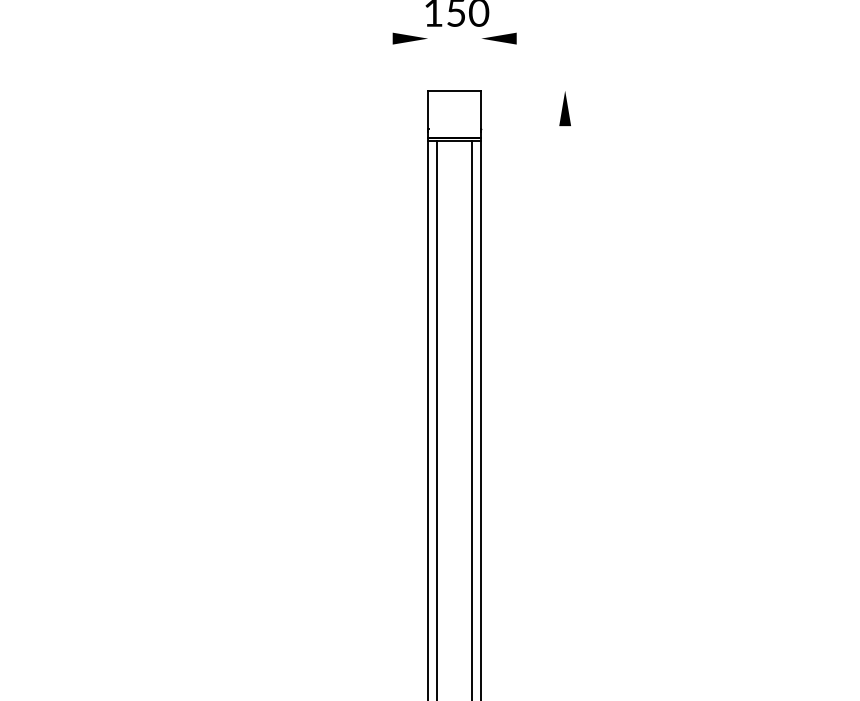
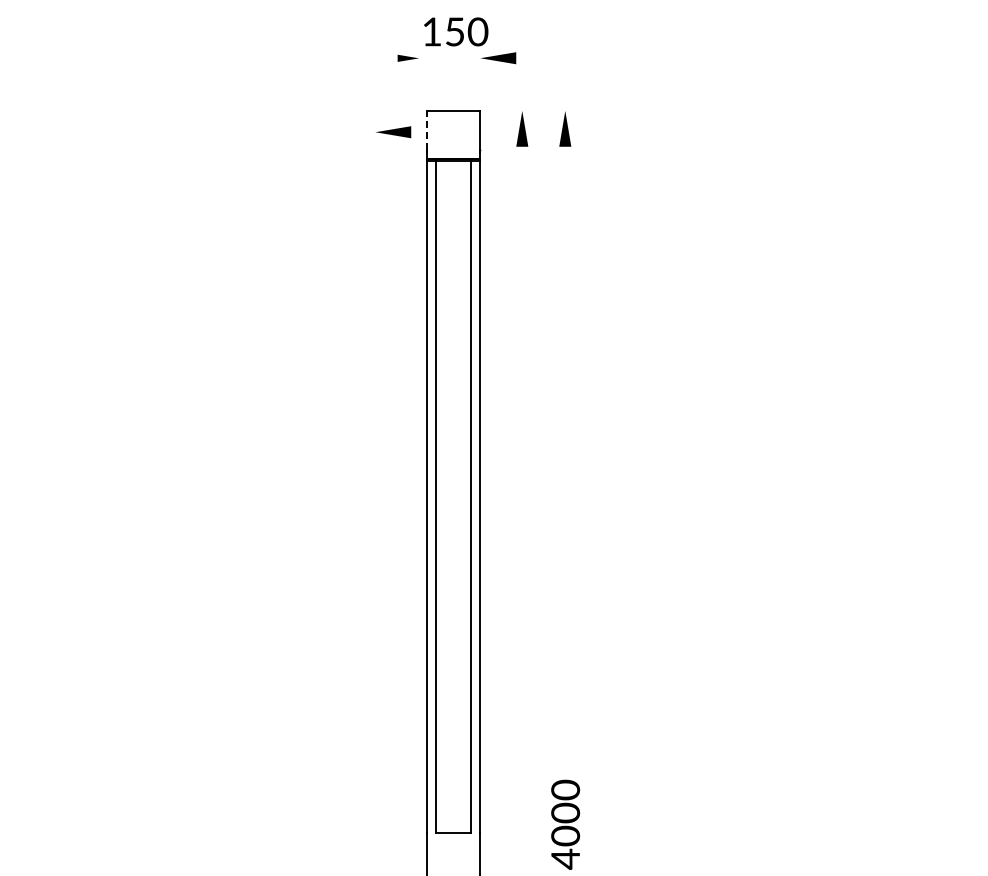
part: (409, 38) -> (407, 58), size x0.6
part: (522, 108) -> (522, 128), added
line: (428, 110) -> (426, 130), solid -> dashed
part: (395, 112) -> (393, 132), added

